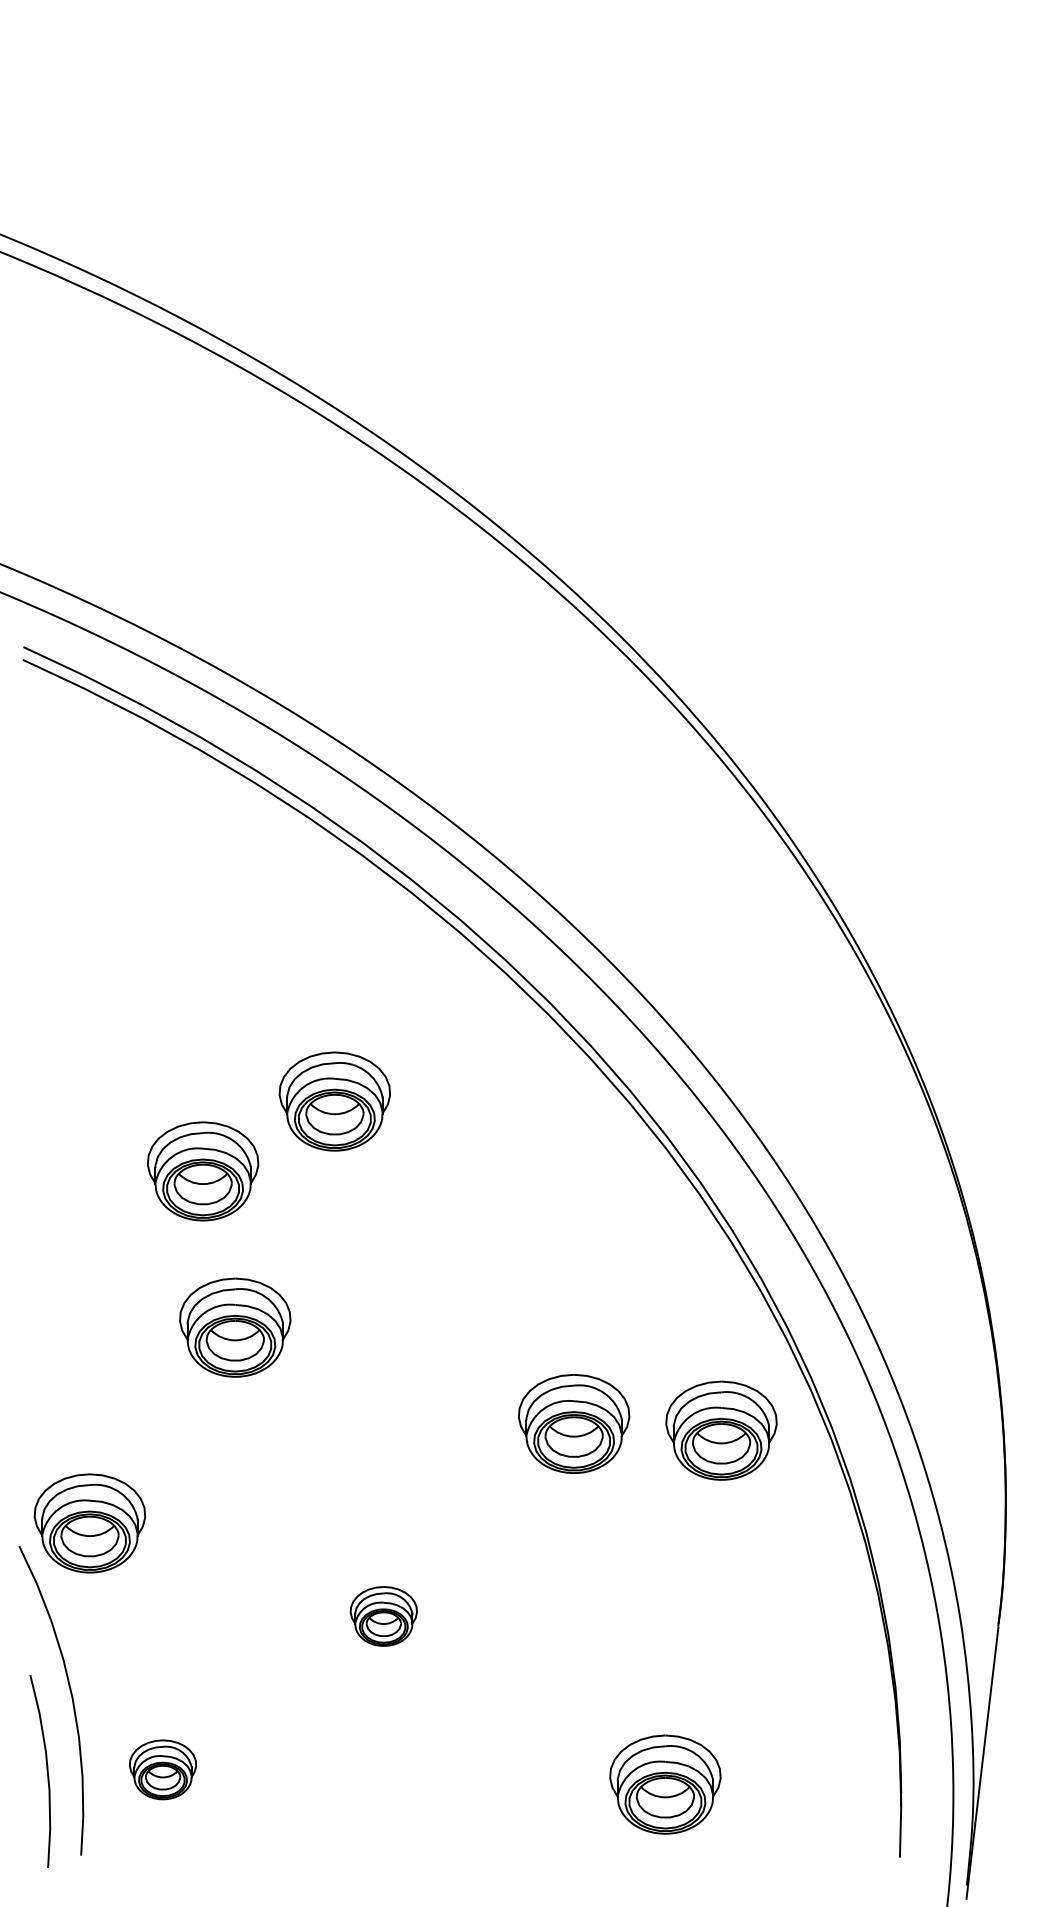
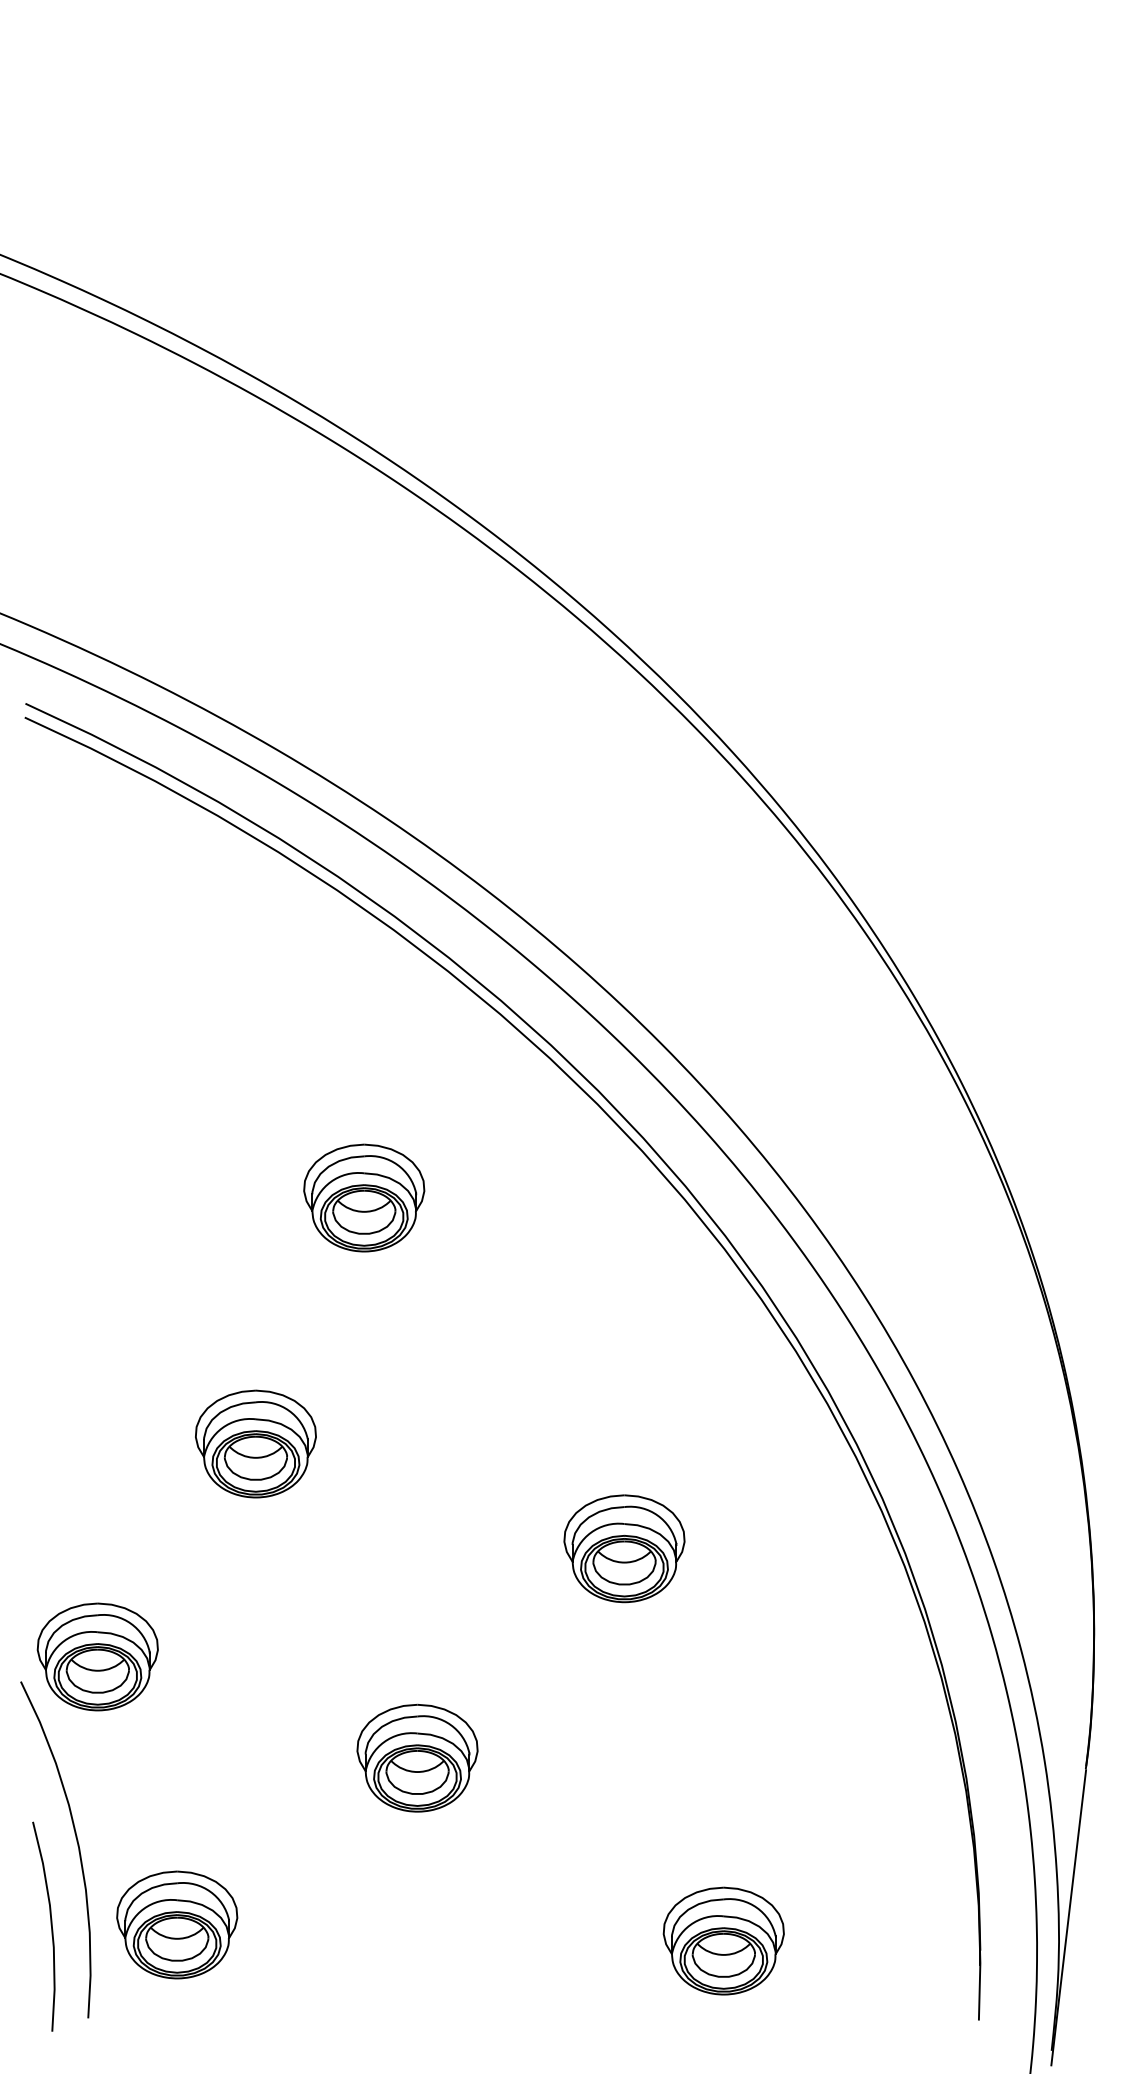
part: (202, 1170) -> (220, 1273), removed
part: (721, 1430) -> (784, 1555), removed
part: (383, 1615) -> (417, 1757), size x1.67
part: (163, 1769) -> (177, 1924), size x1.67

